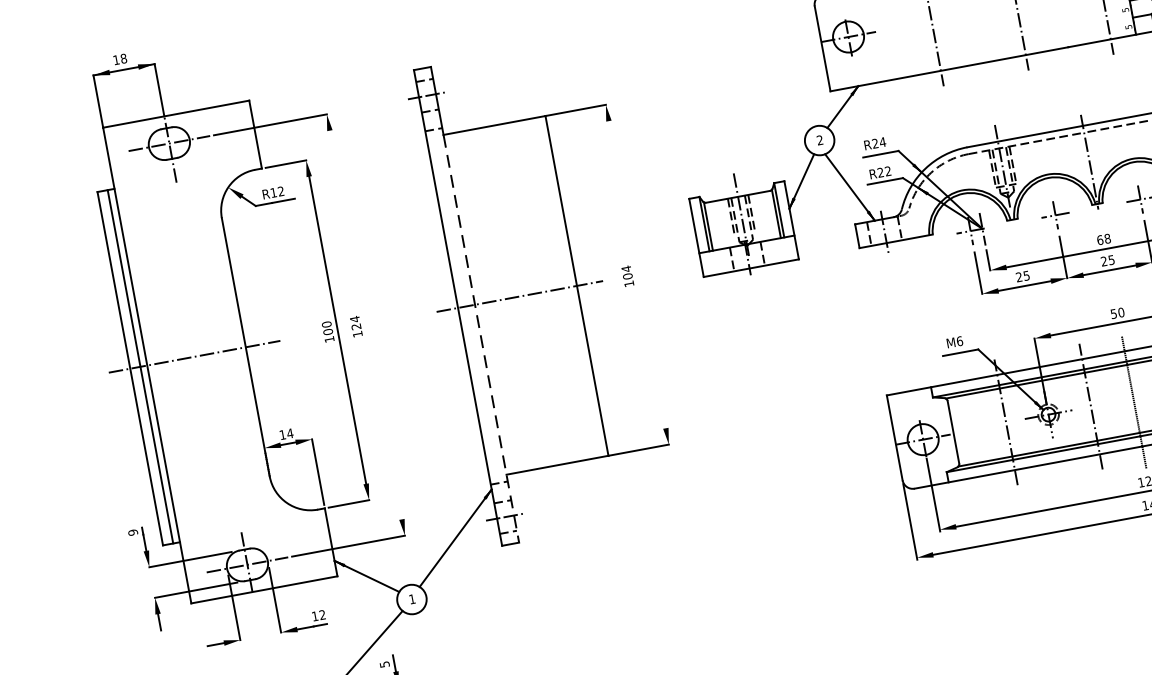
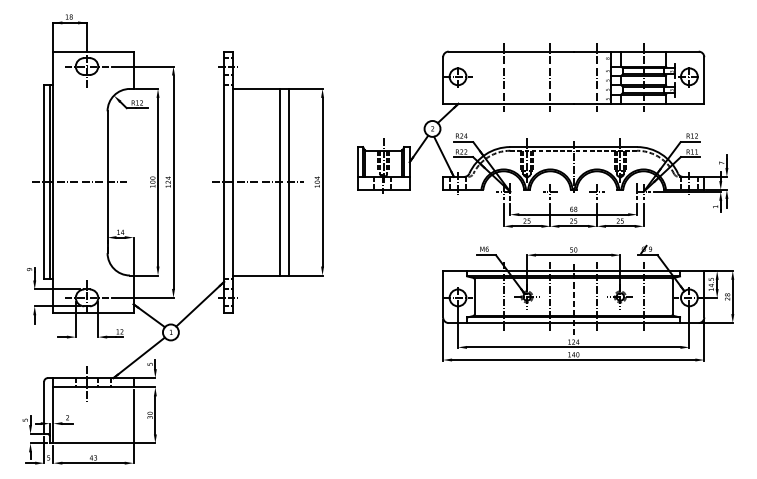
line: (637, 273) -> (322, 181), added
line: (560, 287) -> (280, 181), added
line: (365, 323) -> (173, 181), added
line: (481, 338) -> (233, 200), dashed -> solid

